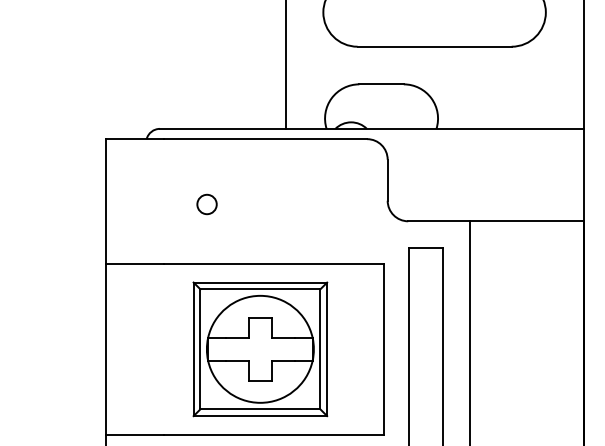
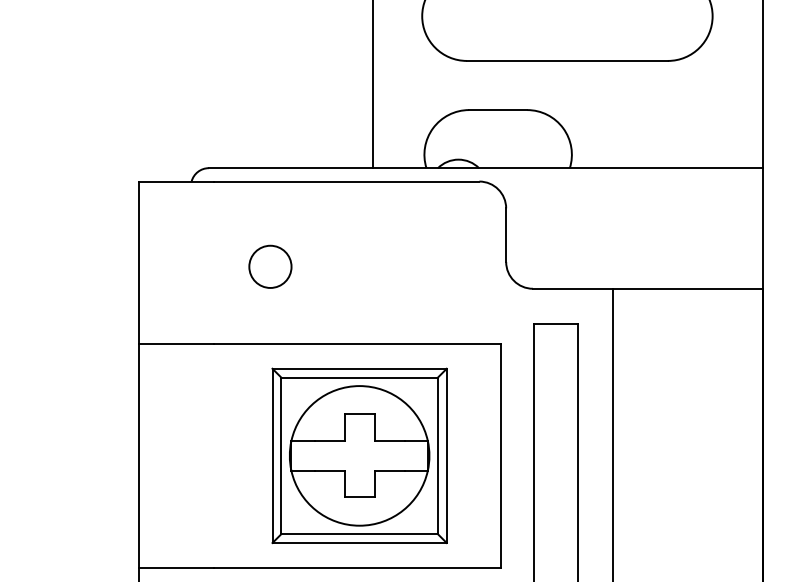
circle: (206, 204) -> (269, 266), size x1.67
part: (260, 349) -> (359, 456), moved

